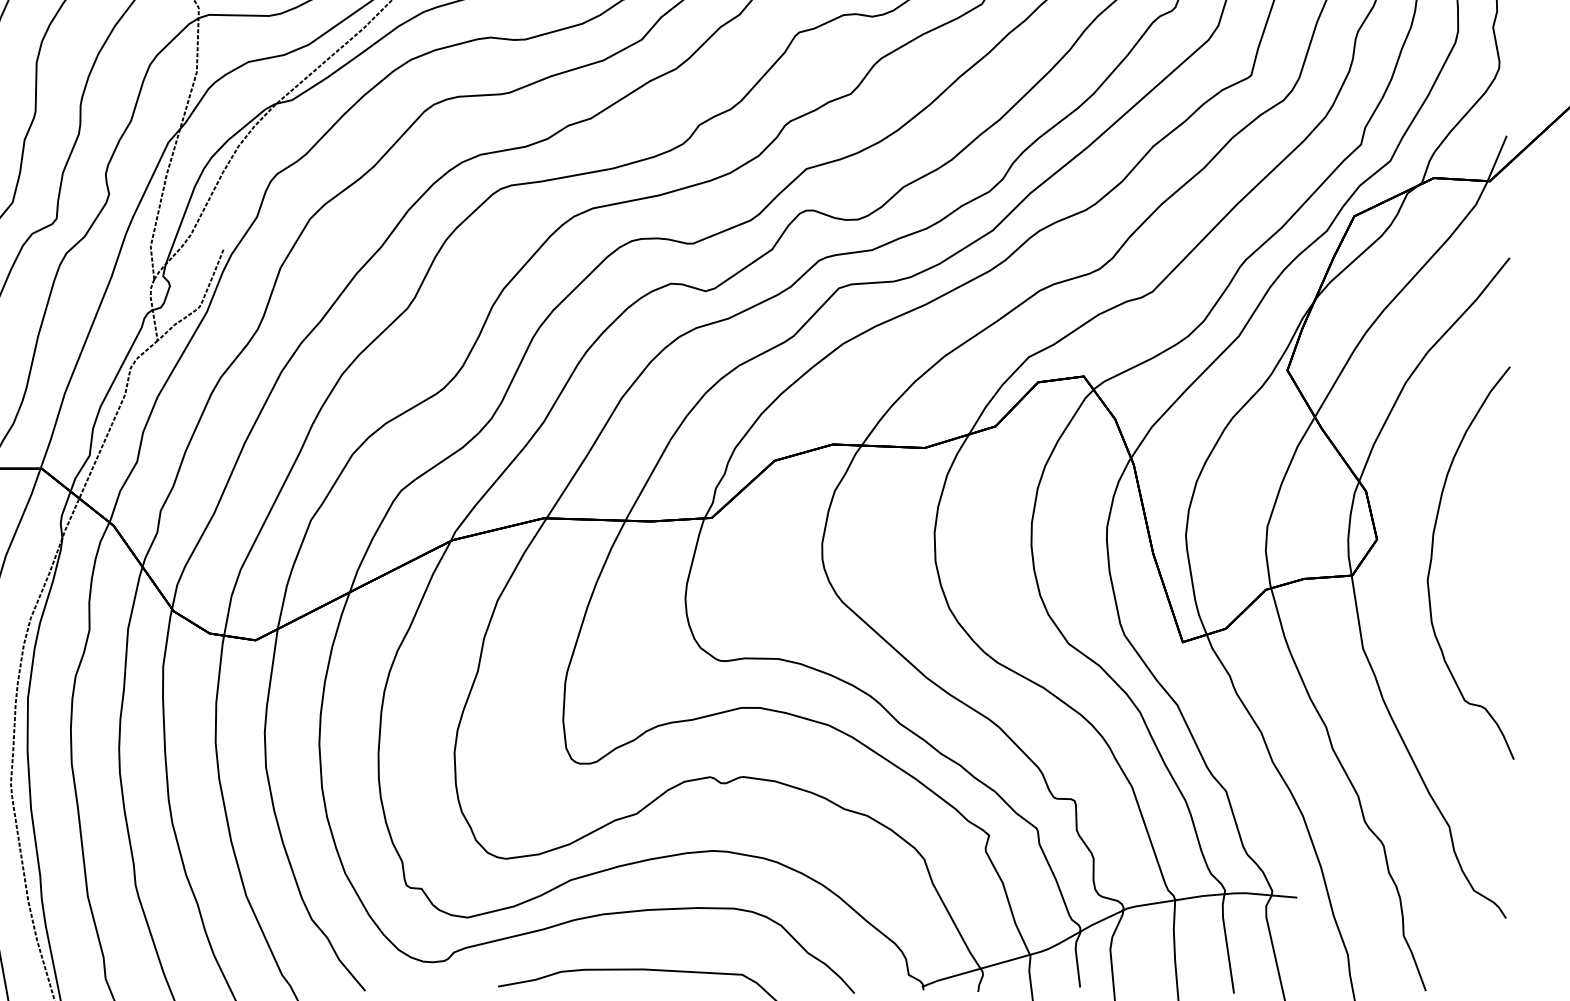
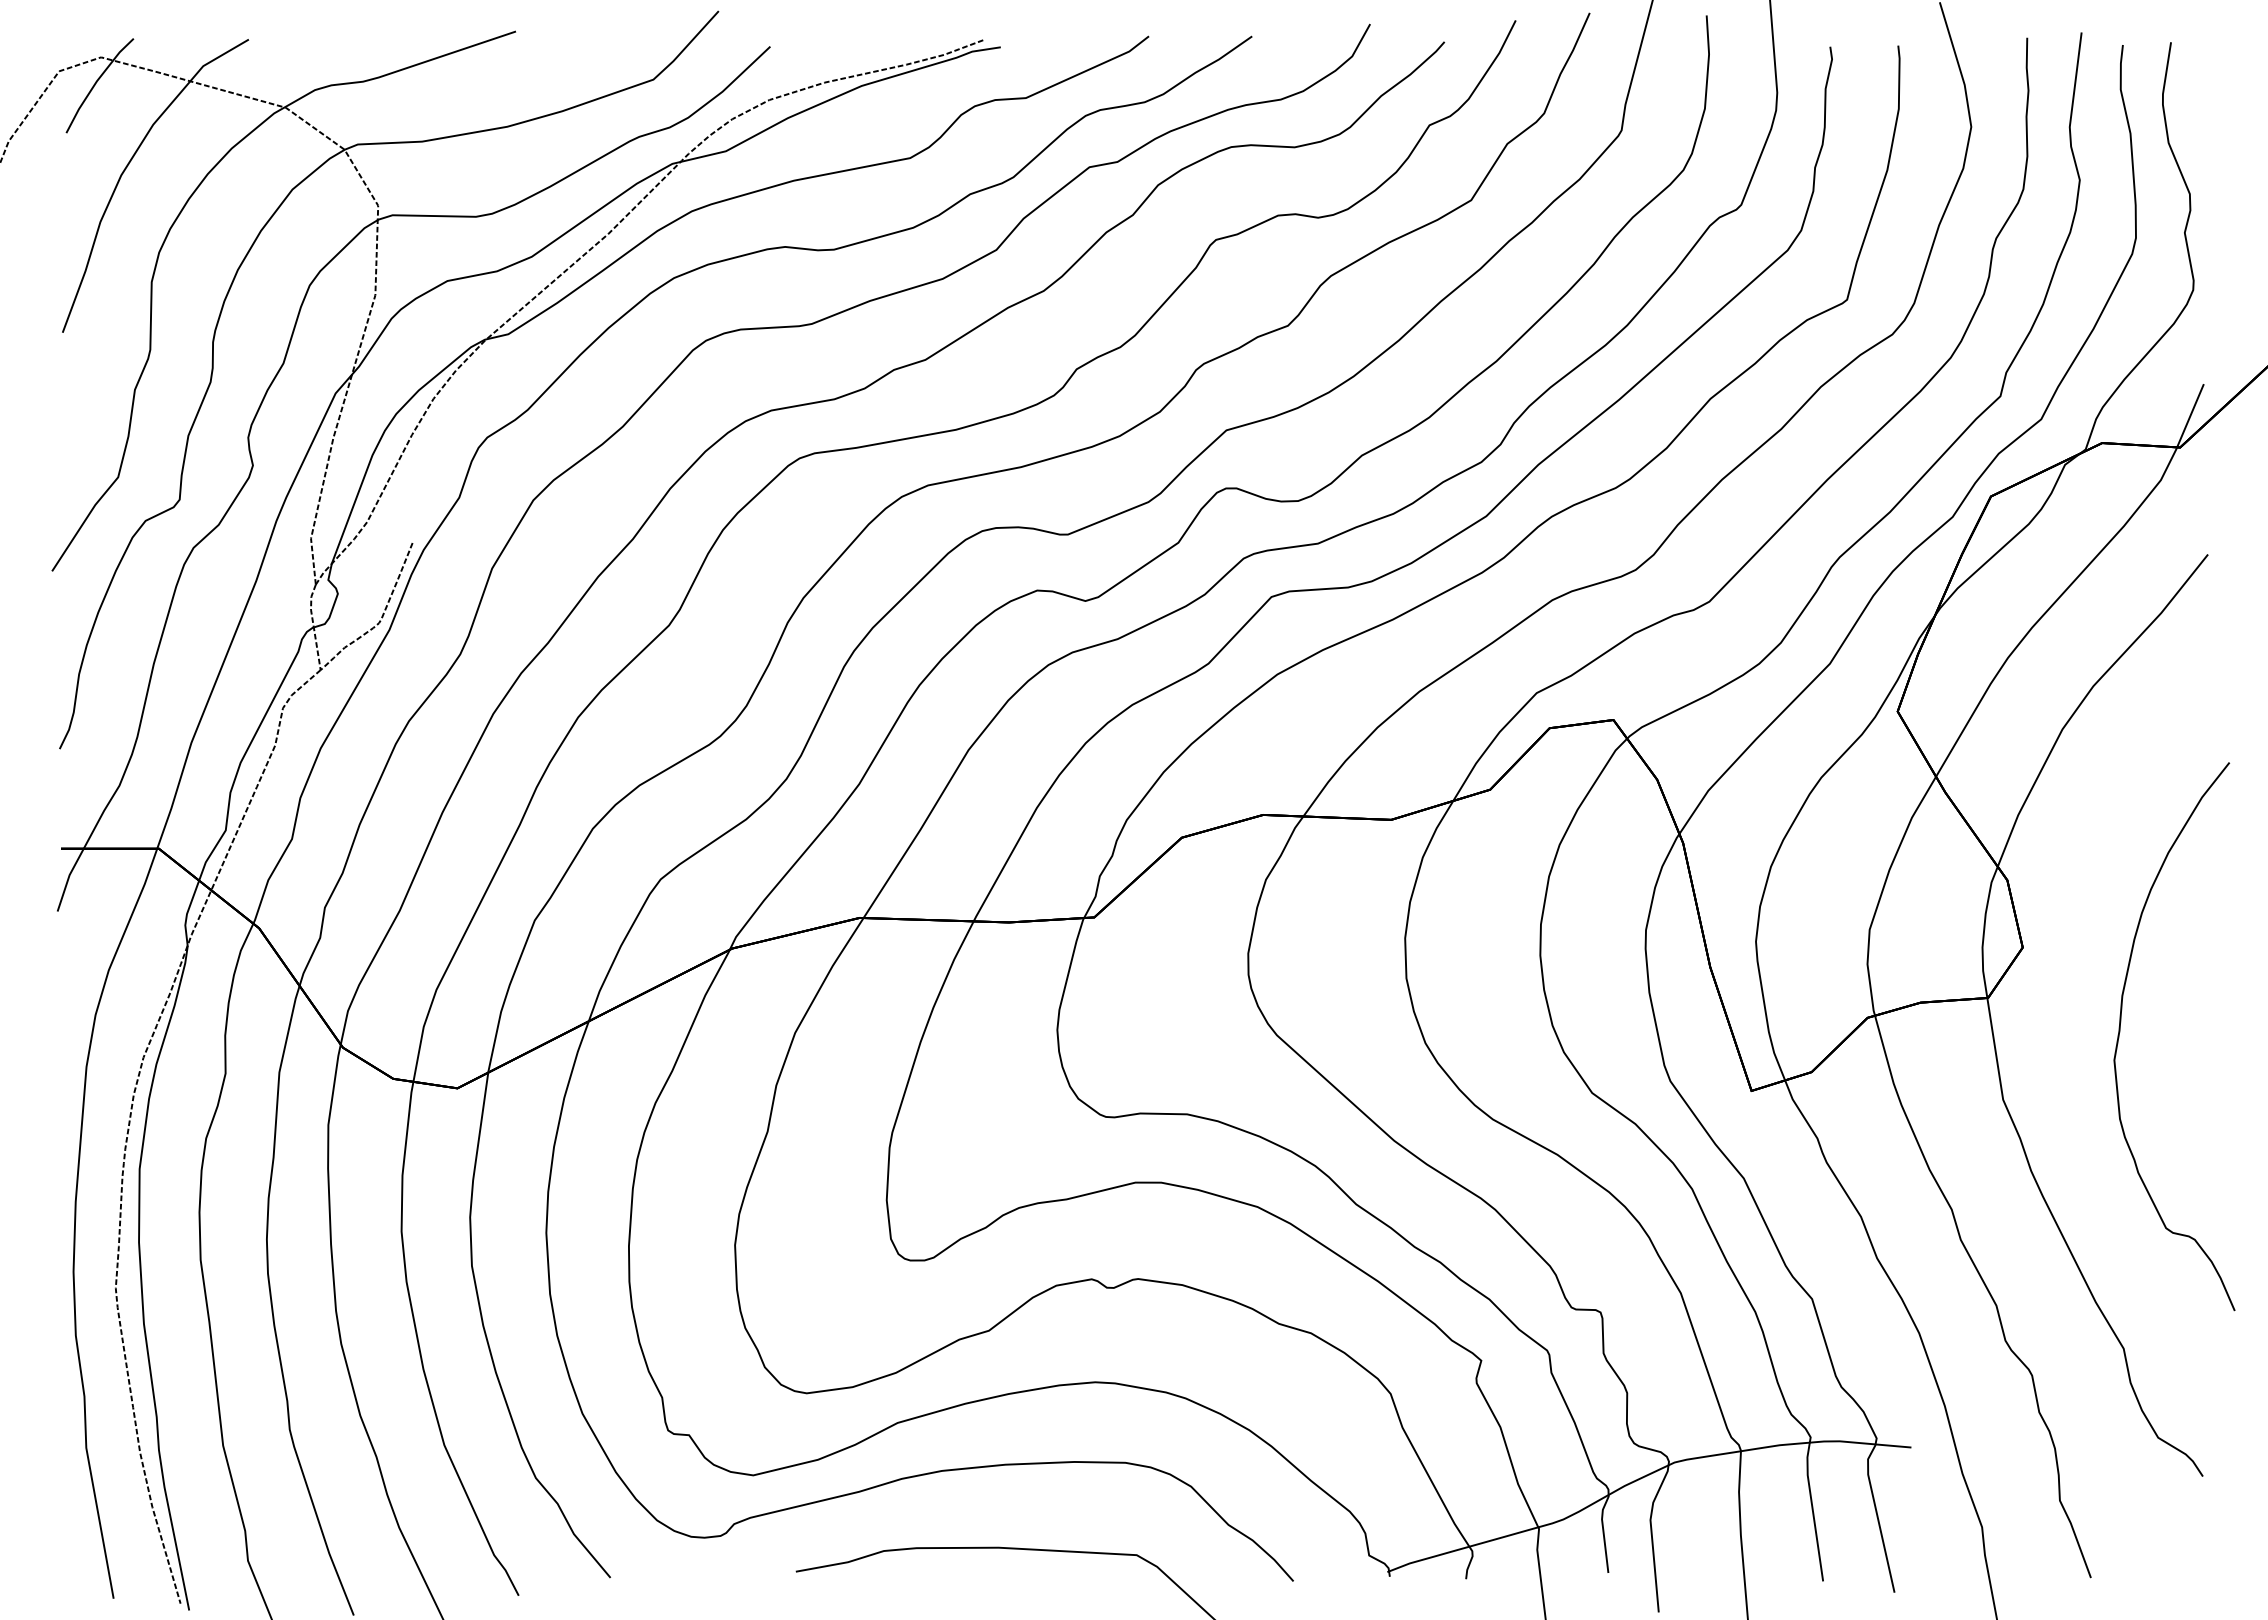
part: (1432, 560) -> (2120, 1032), moved

